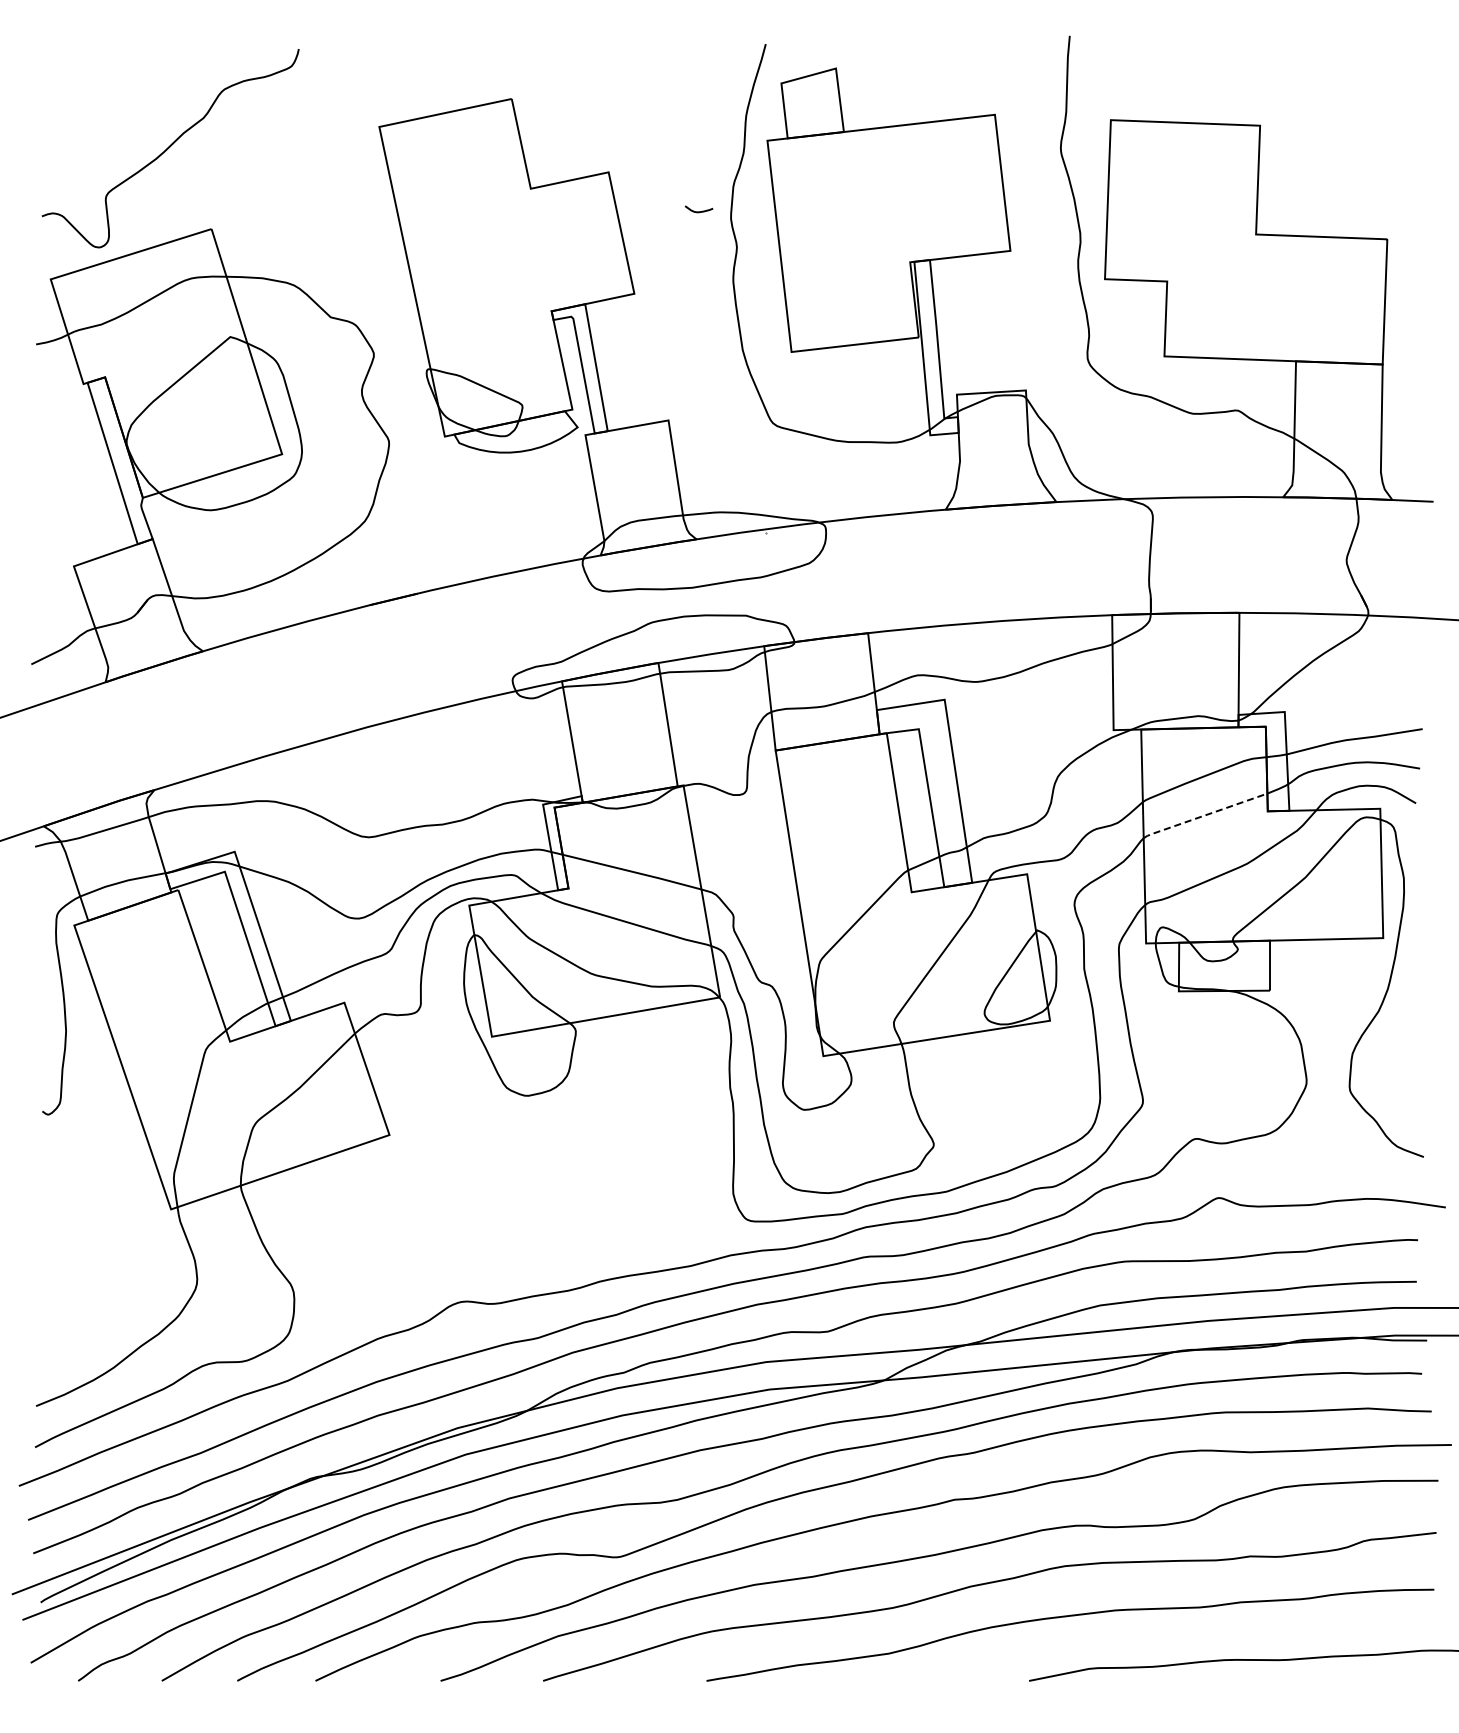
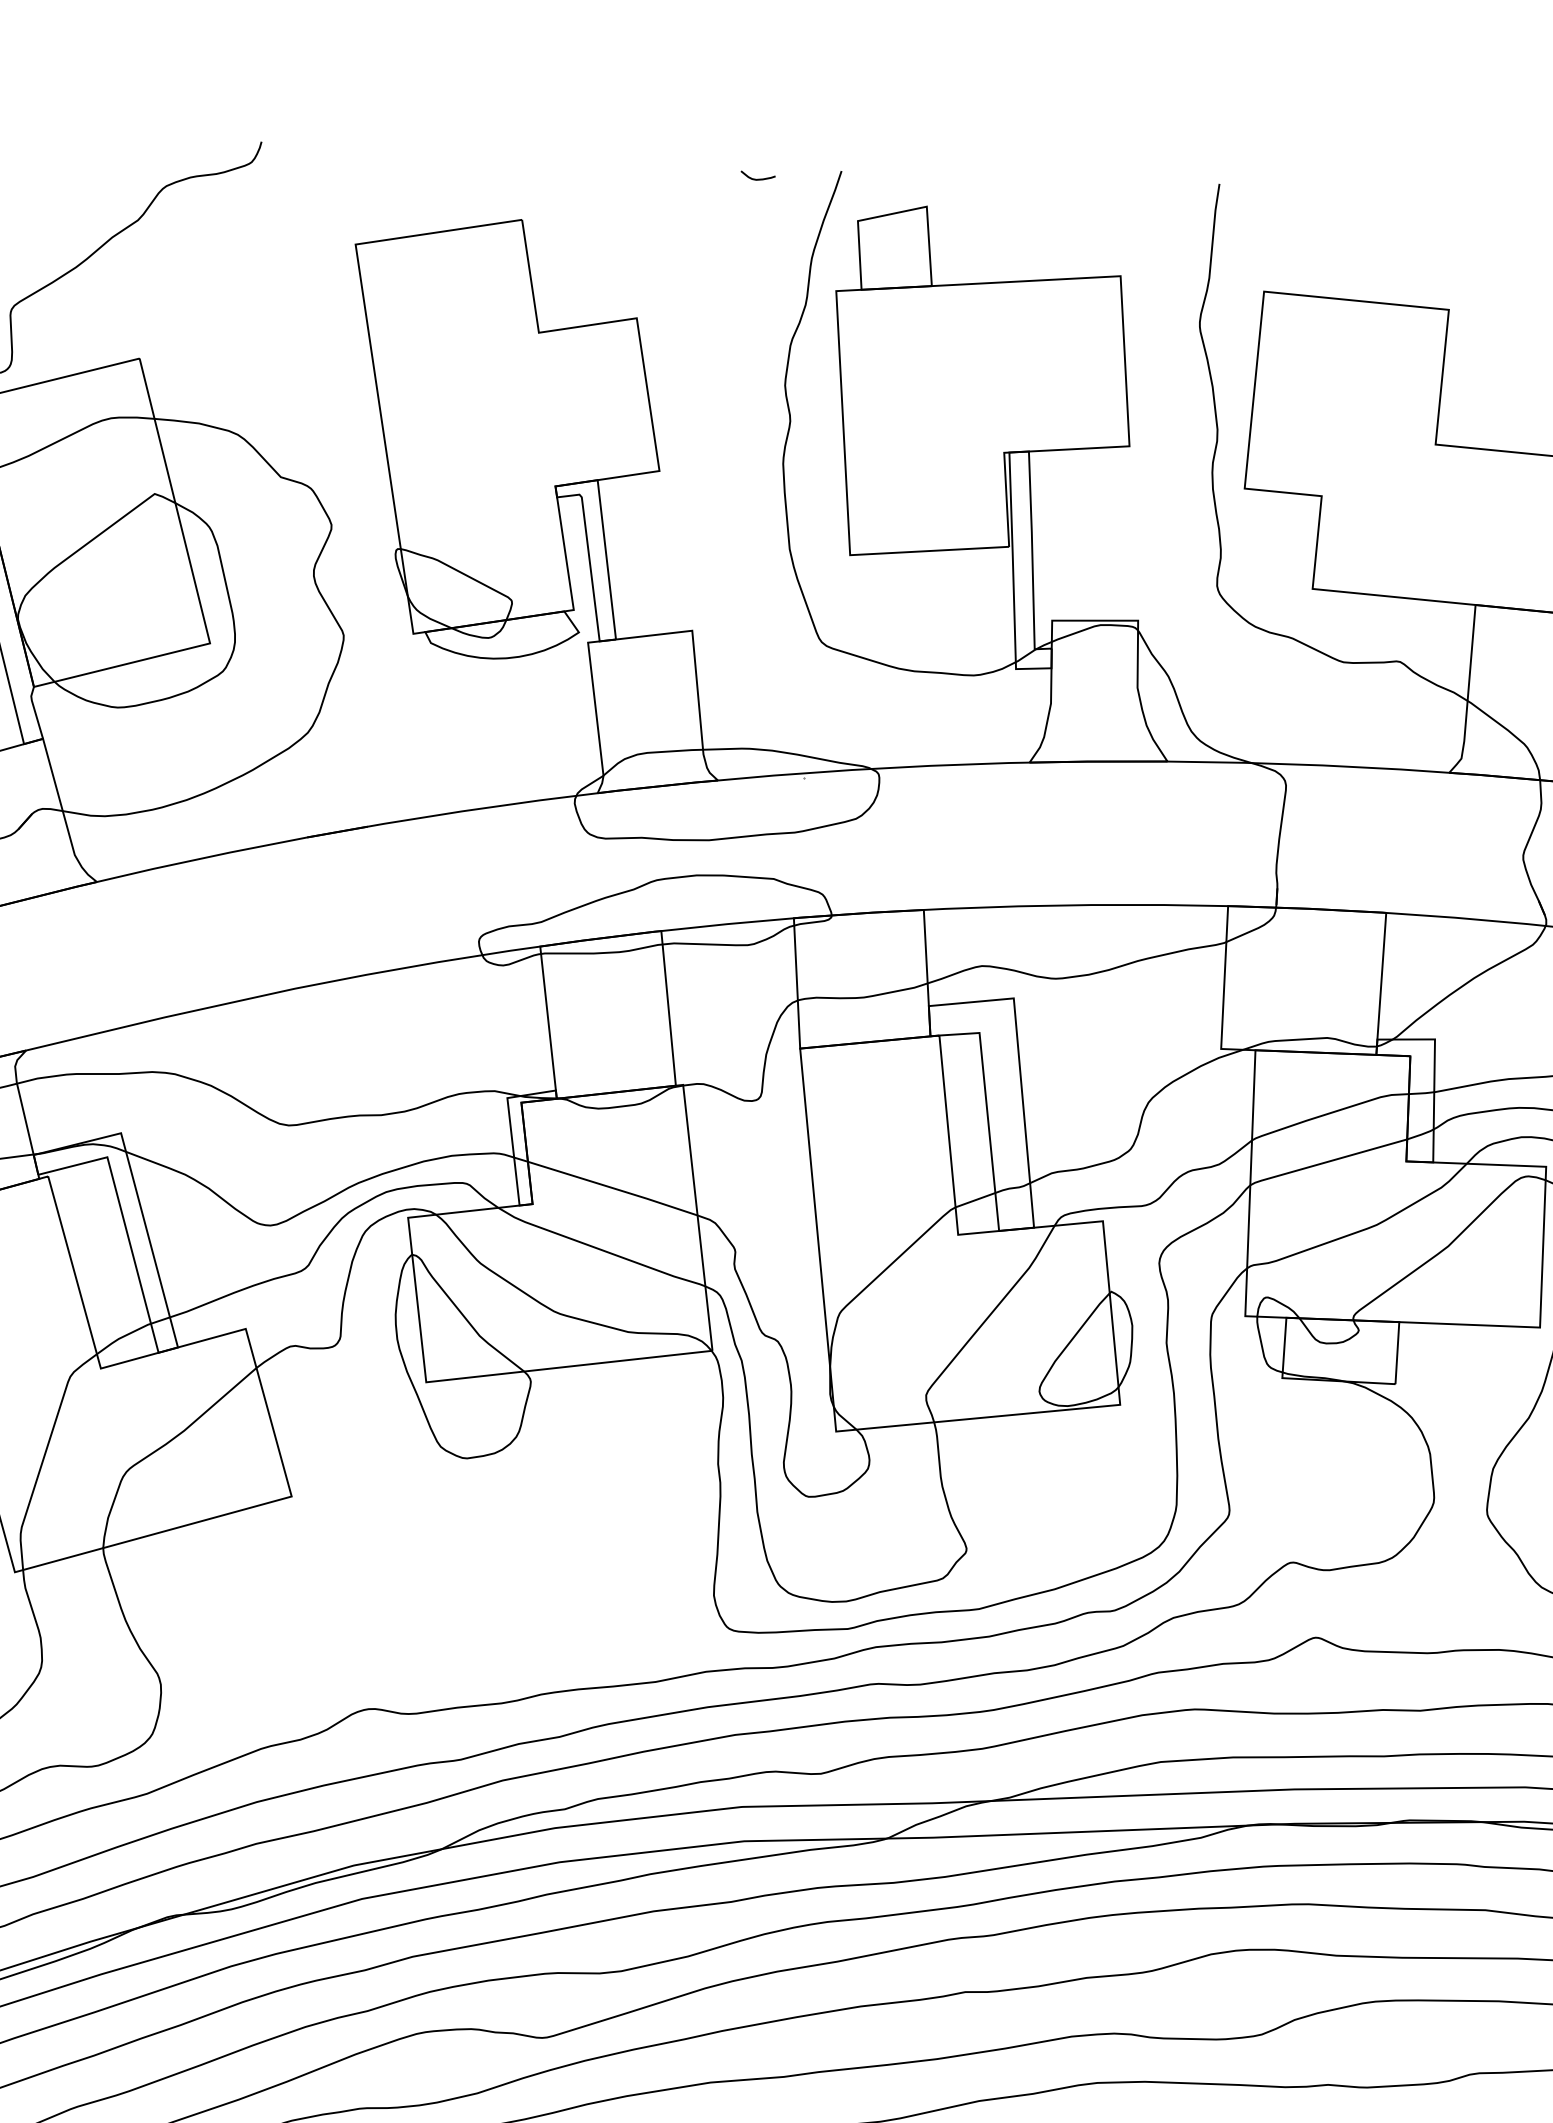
curve: (698, 211) -> (757, 178), moved
line: (1204, 815) -> (1327, 1161), dashed -> solid

